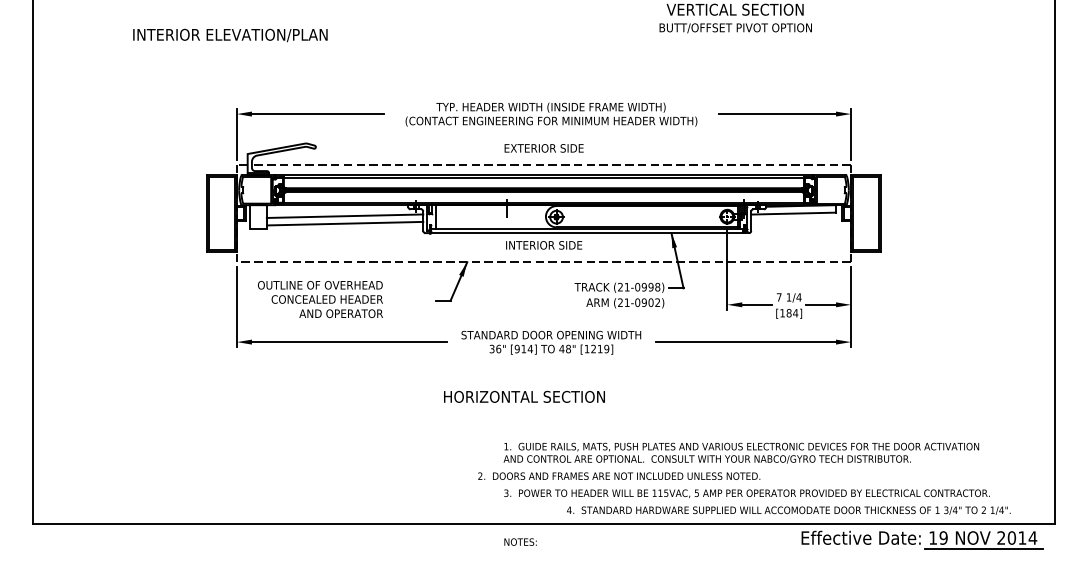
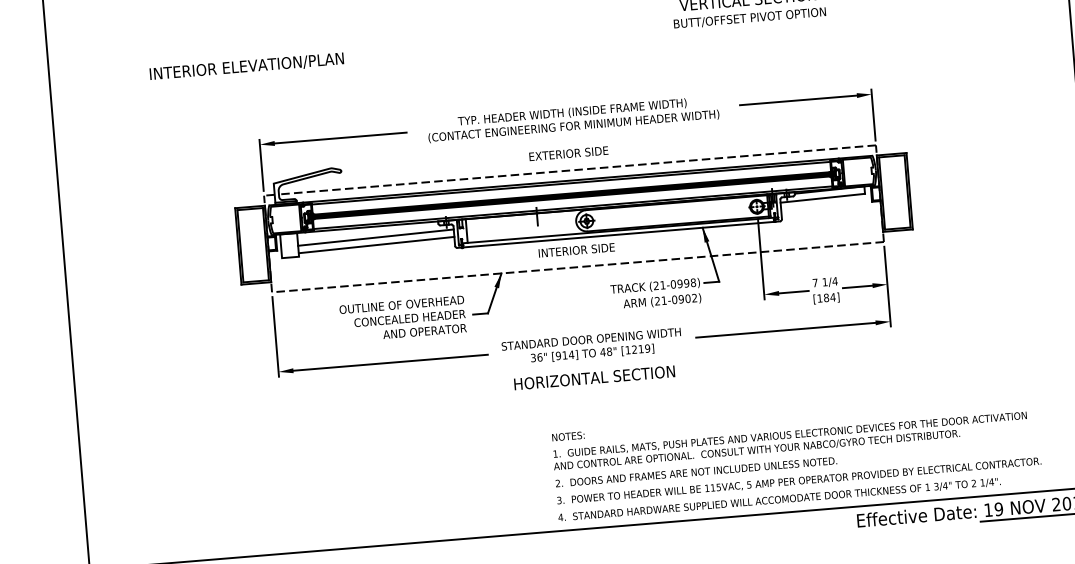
text: (320, 299) -> (403, 318), moved
text: (524, 396) -> (594, 377), moved
text: (619, 475) -> (696, 471), moved
text: (788, 510) -> (779, 499), moved
text: (520, 541) -> (568, 435), moved

